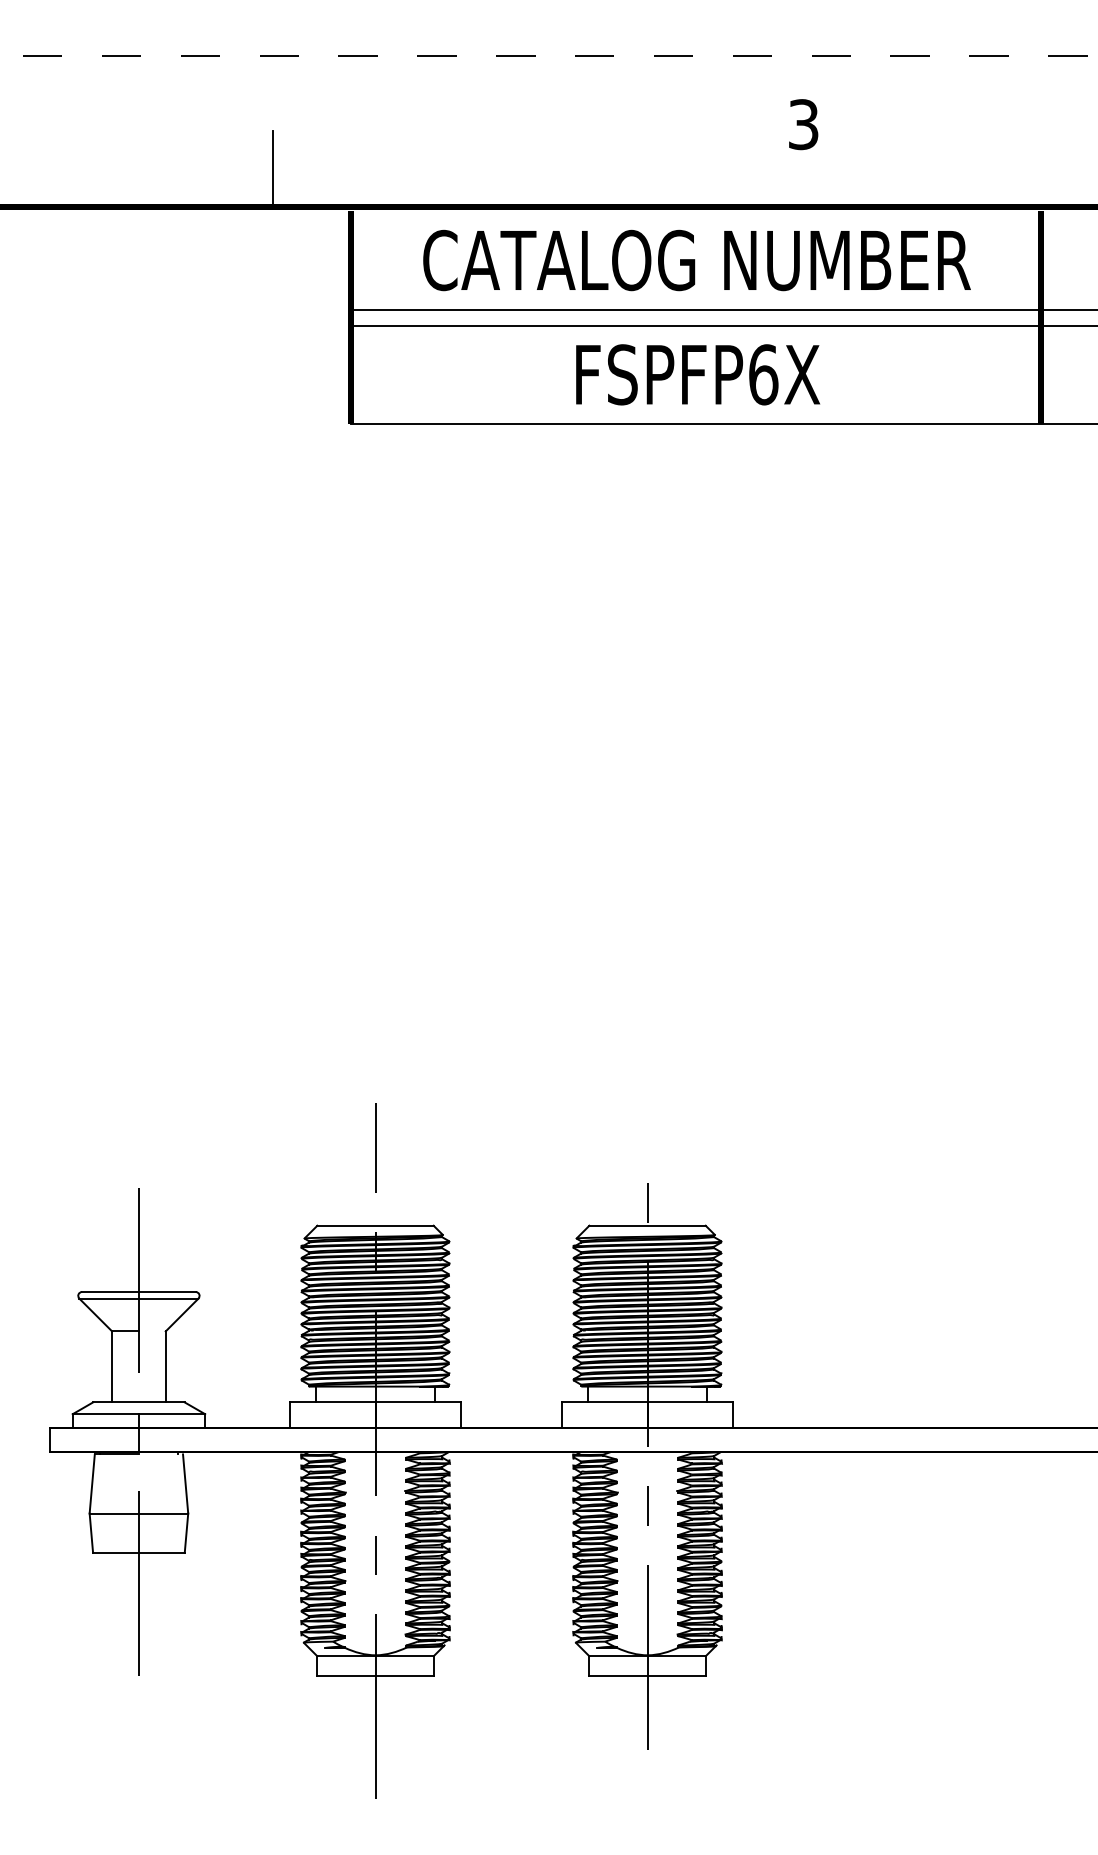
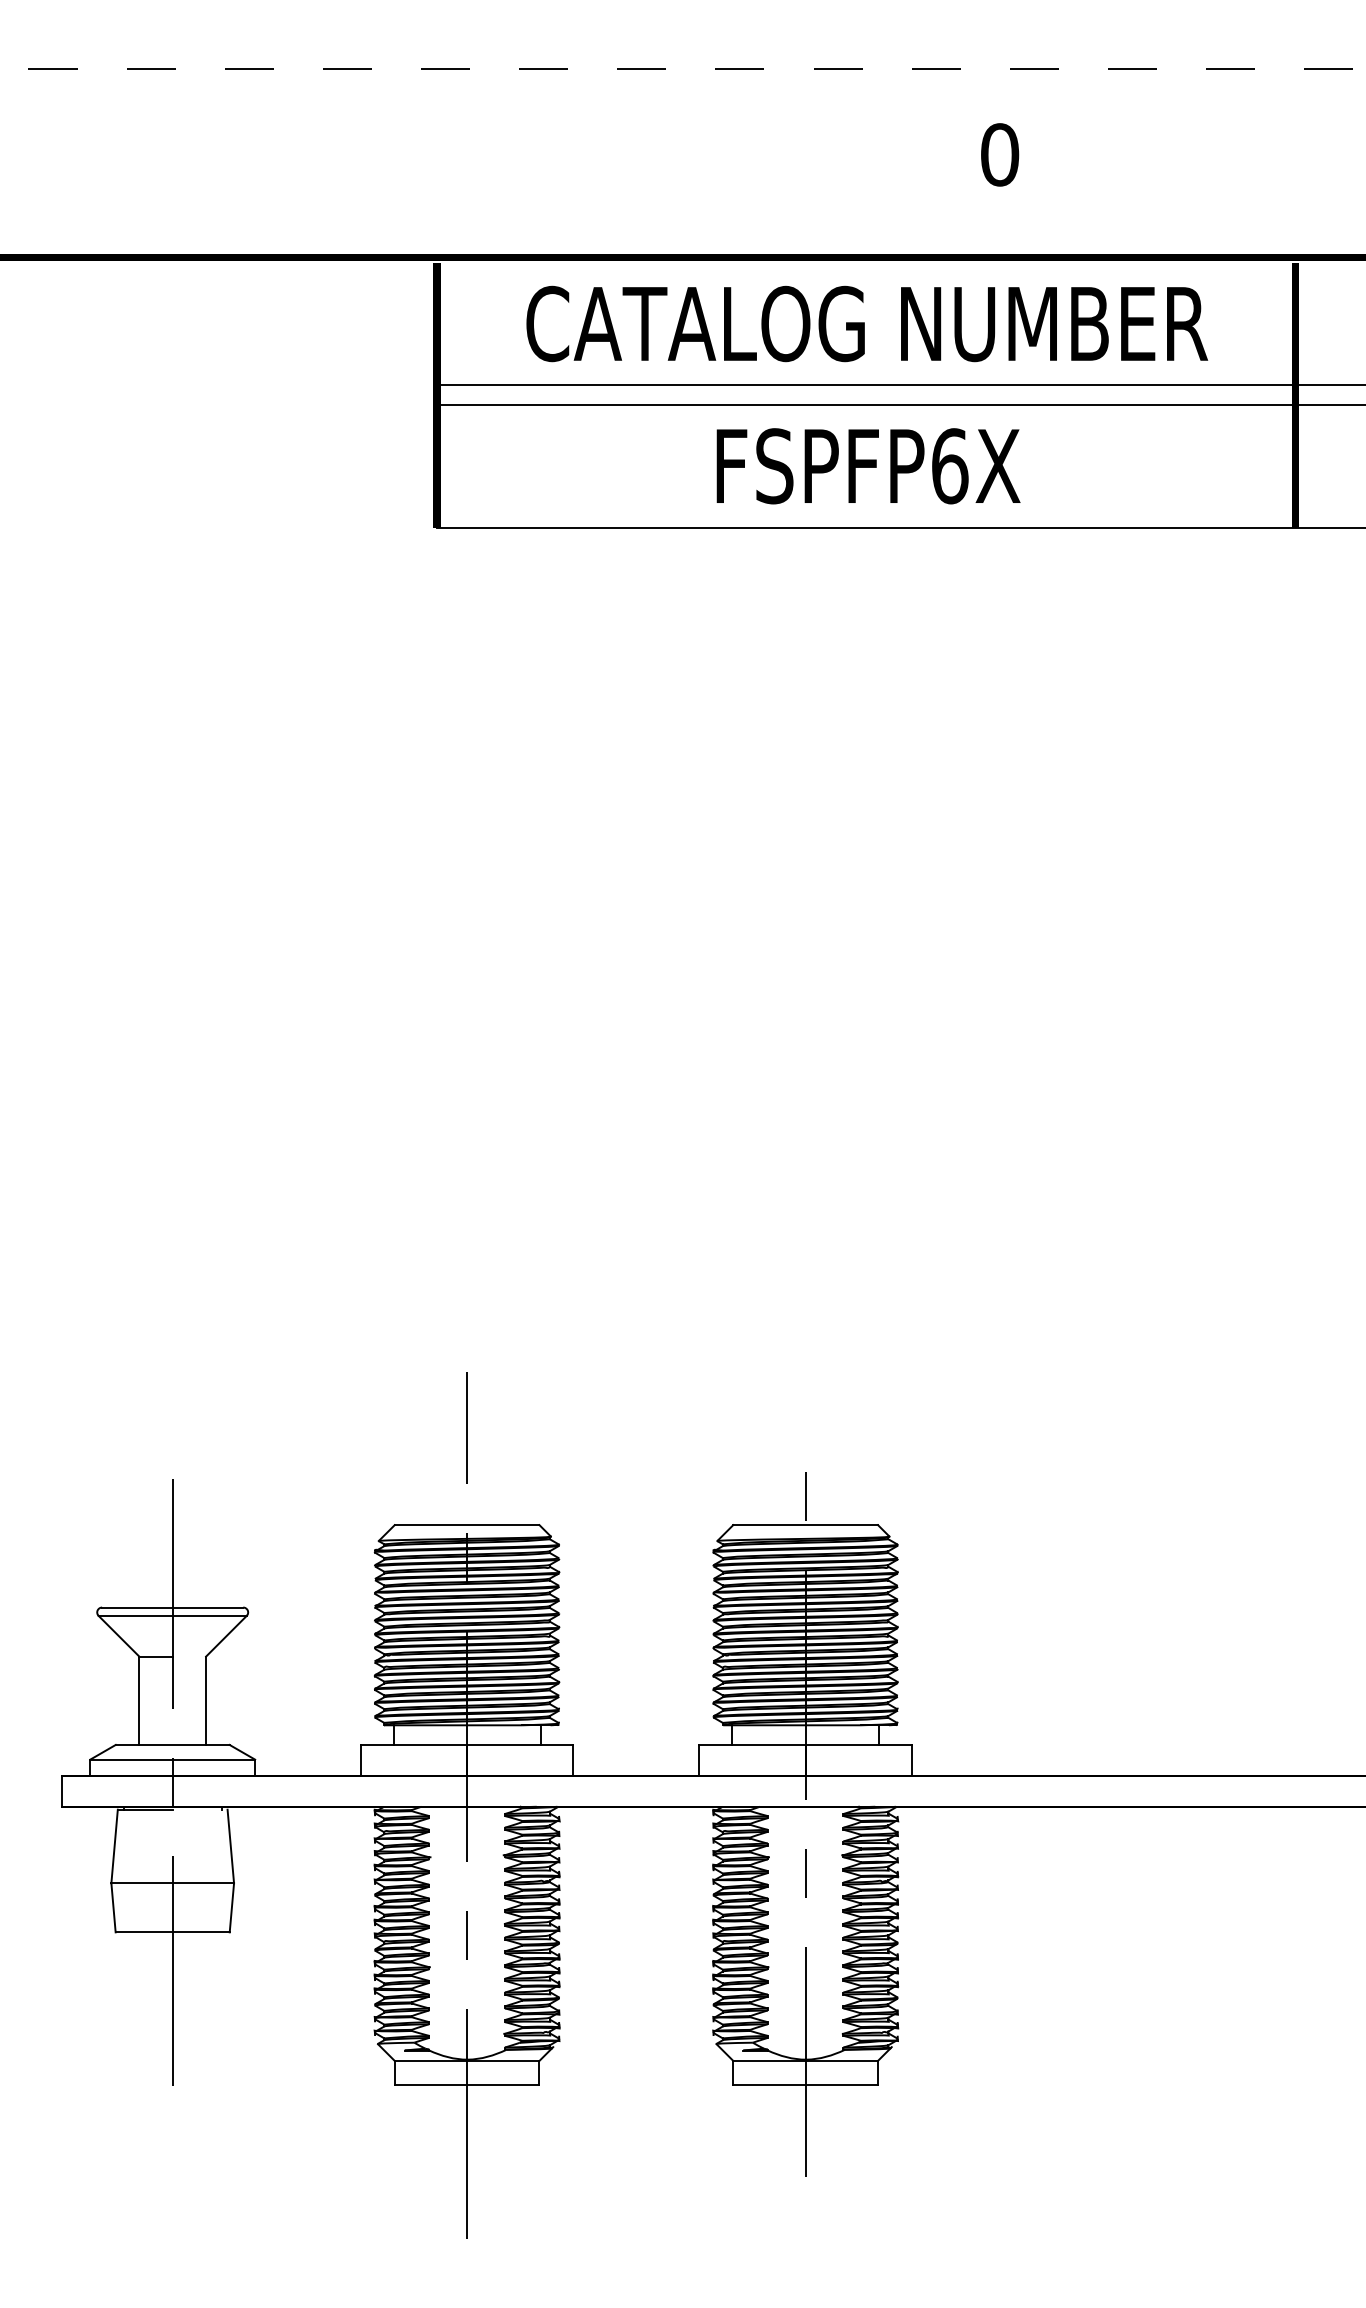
text: (804, 124) -> (1000, 154), 3 -> 0
line: (272, 168) -> (339, 209), removed

